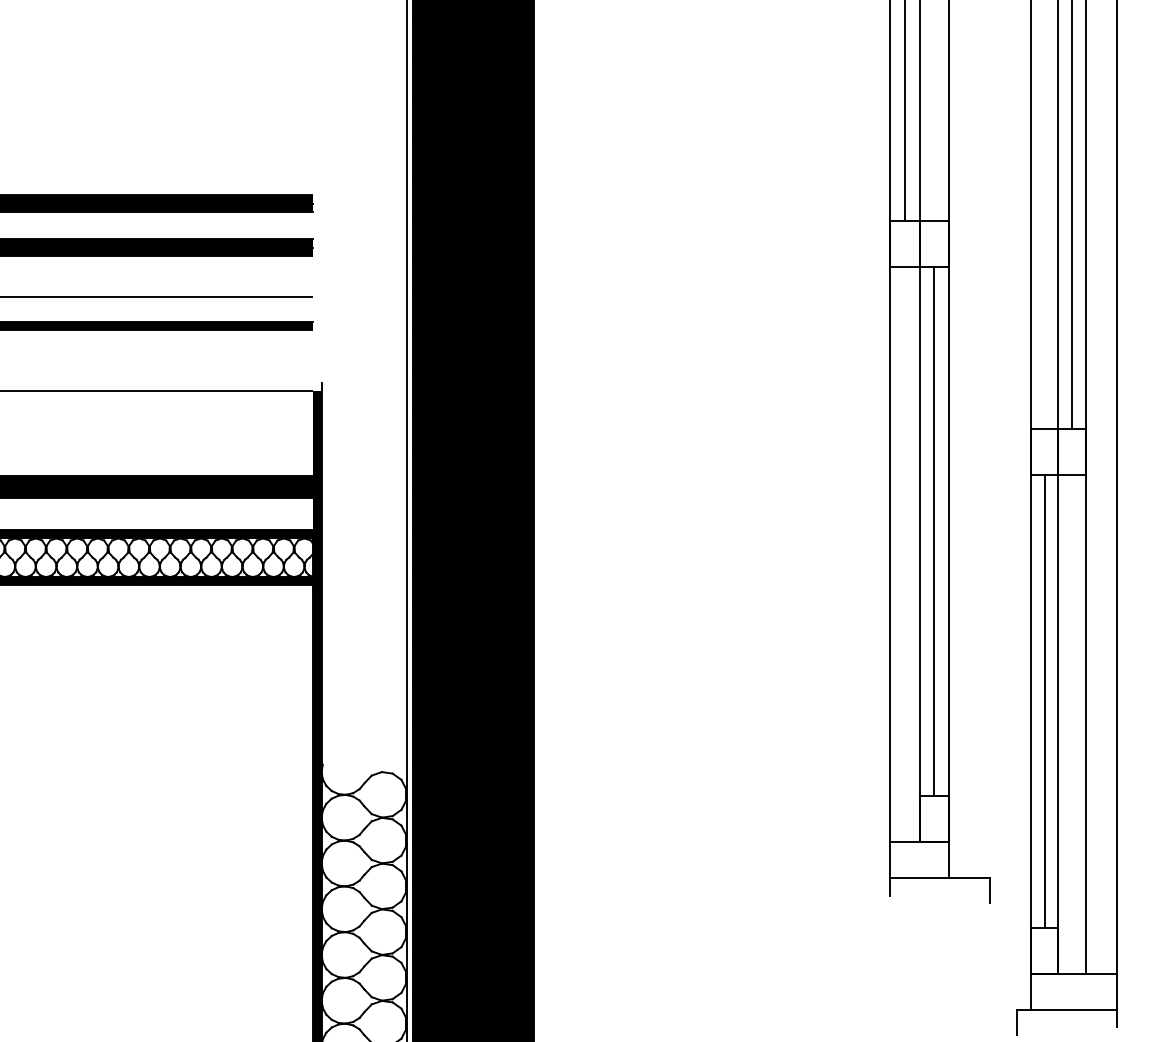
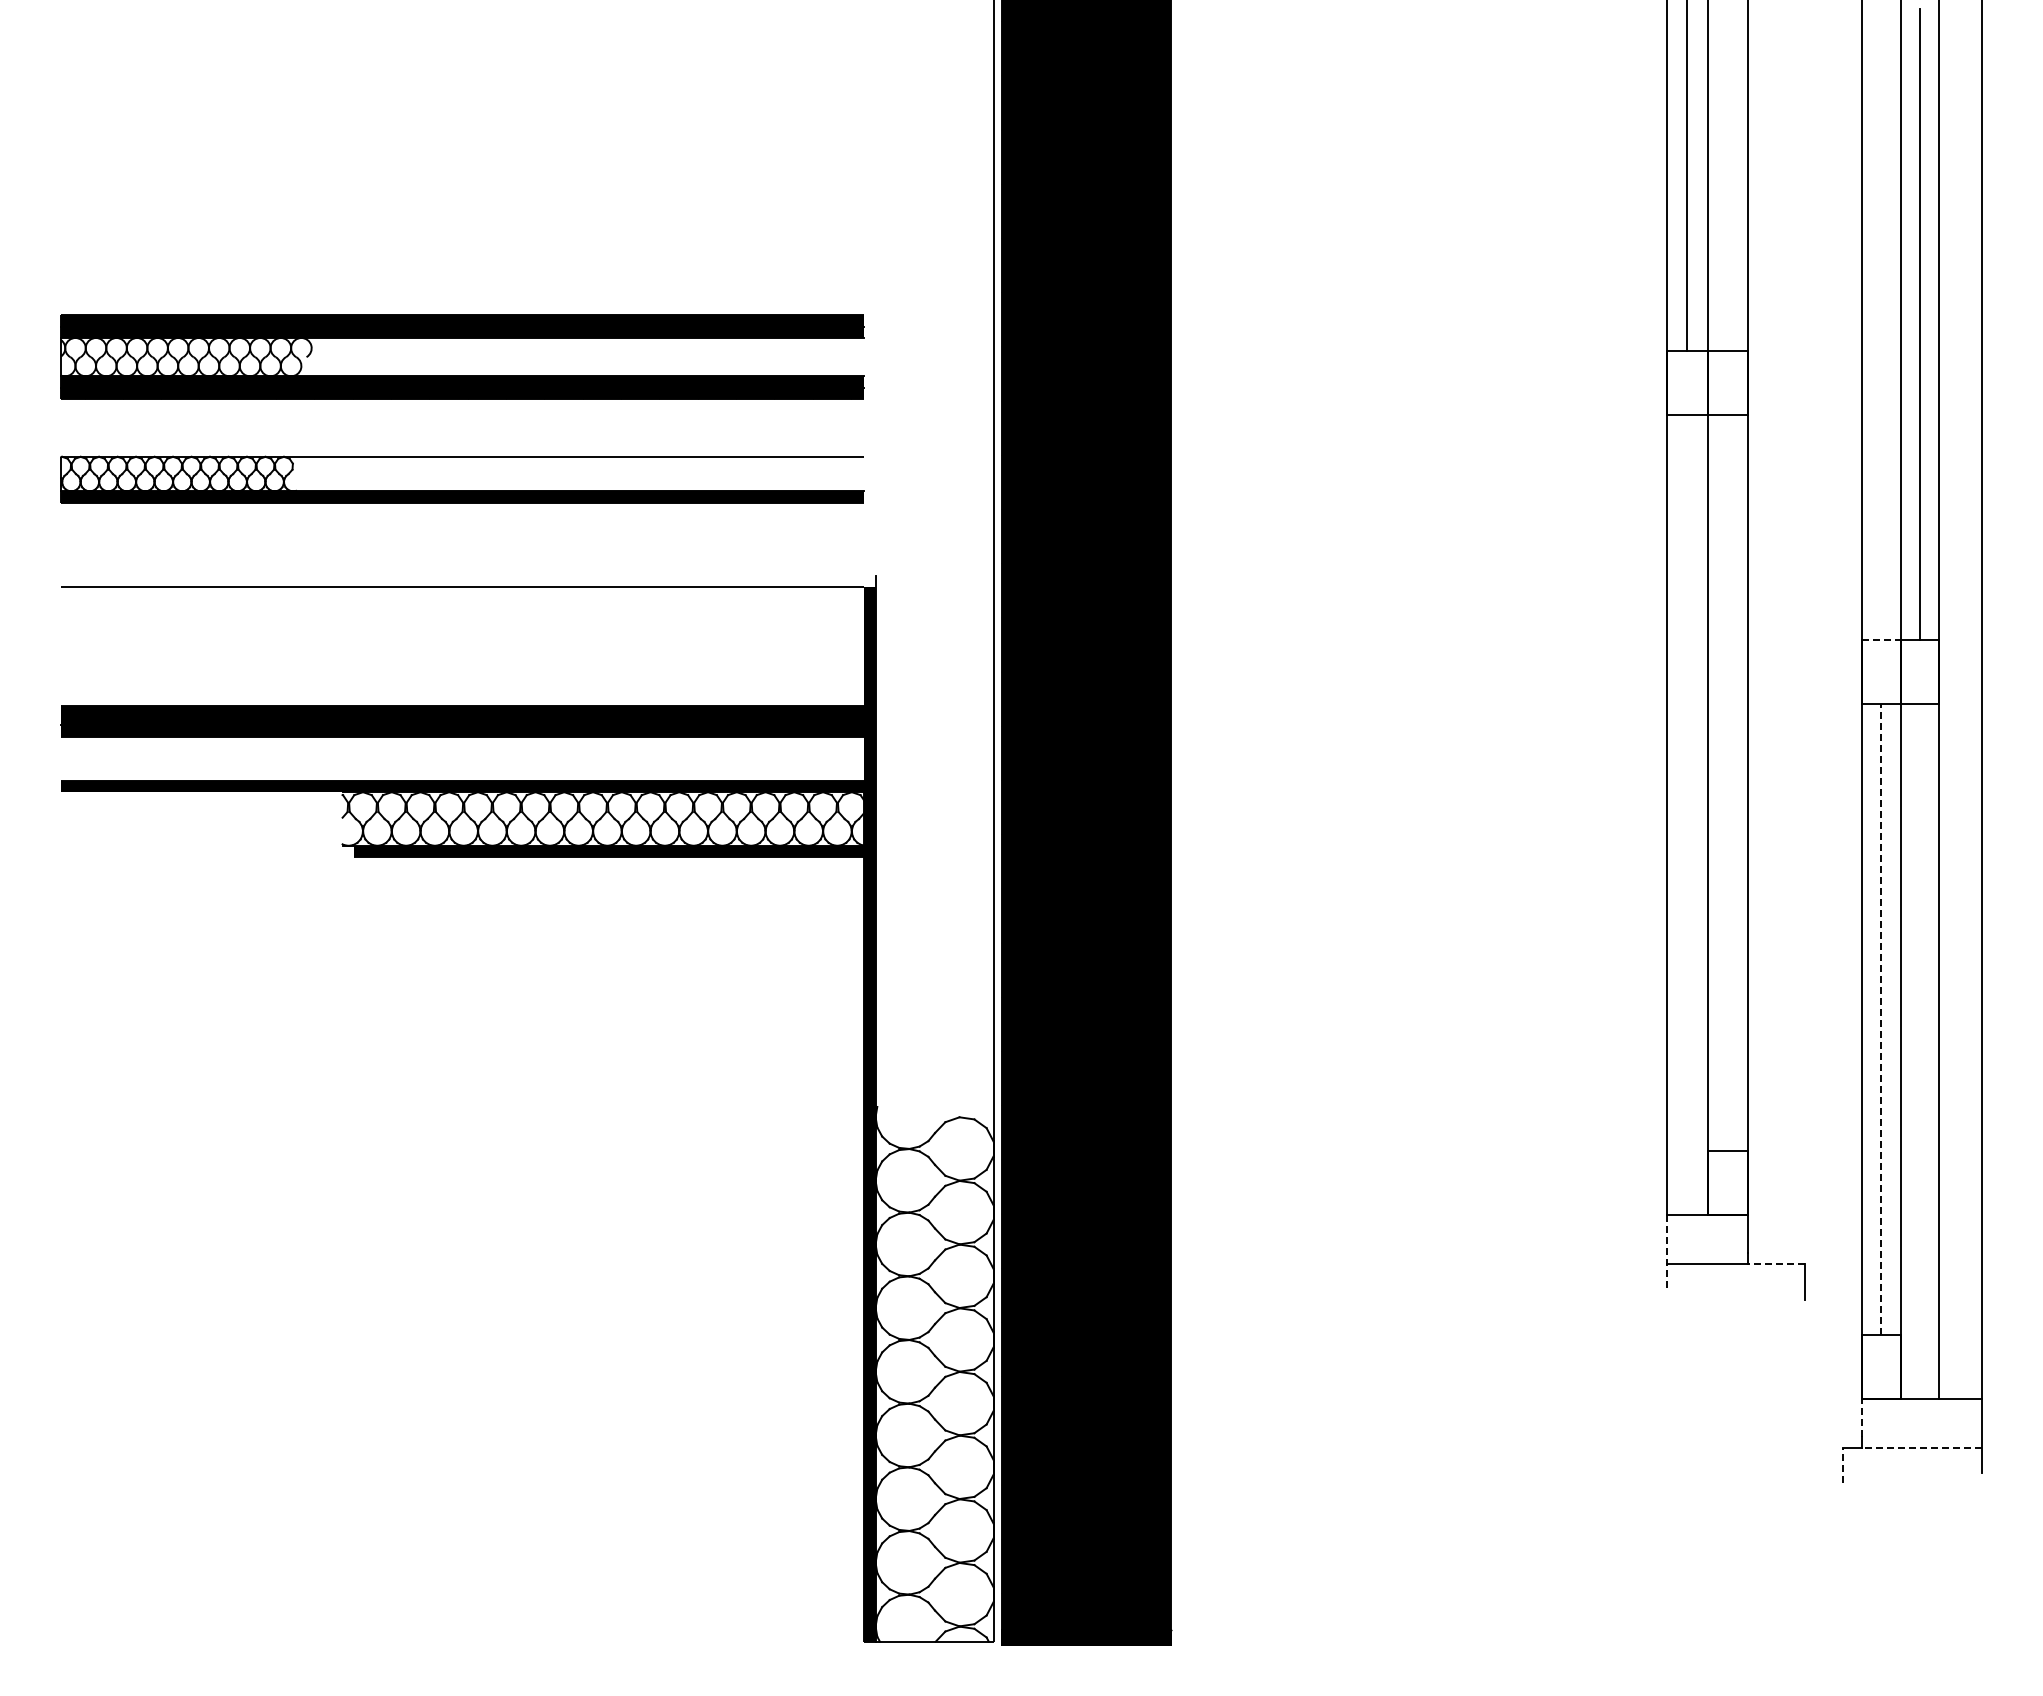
line: (1044, 429) -> (1881, 640), solid -> dashed
line: (933, 531) -> (1727, 782), removed
line: (1044, 701) -> (1881, 1018), solid -> dashed
line: (890, 869) -> (1666, 1252), solid -> dashed
line: (969, 877) -> (1776, 1264), solid -> dashed
line: (1031, 987) -> (1862, 1417), solid -> dashed
line: (1073, 1009) -> (1921, 1447), solid -> dashed
line: (1017, 1022) -> (1843, 1465), solid -> dashed

